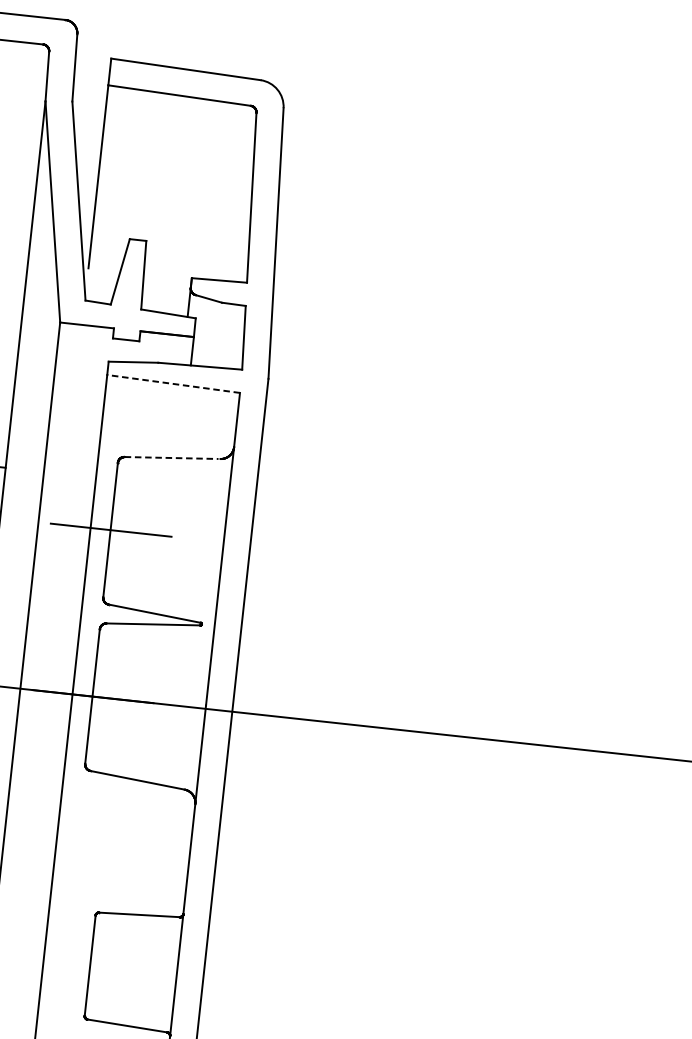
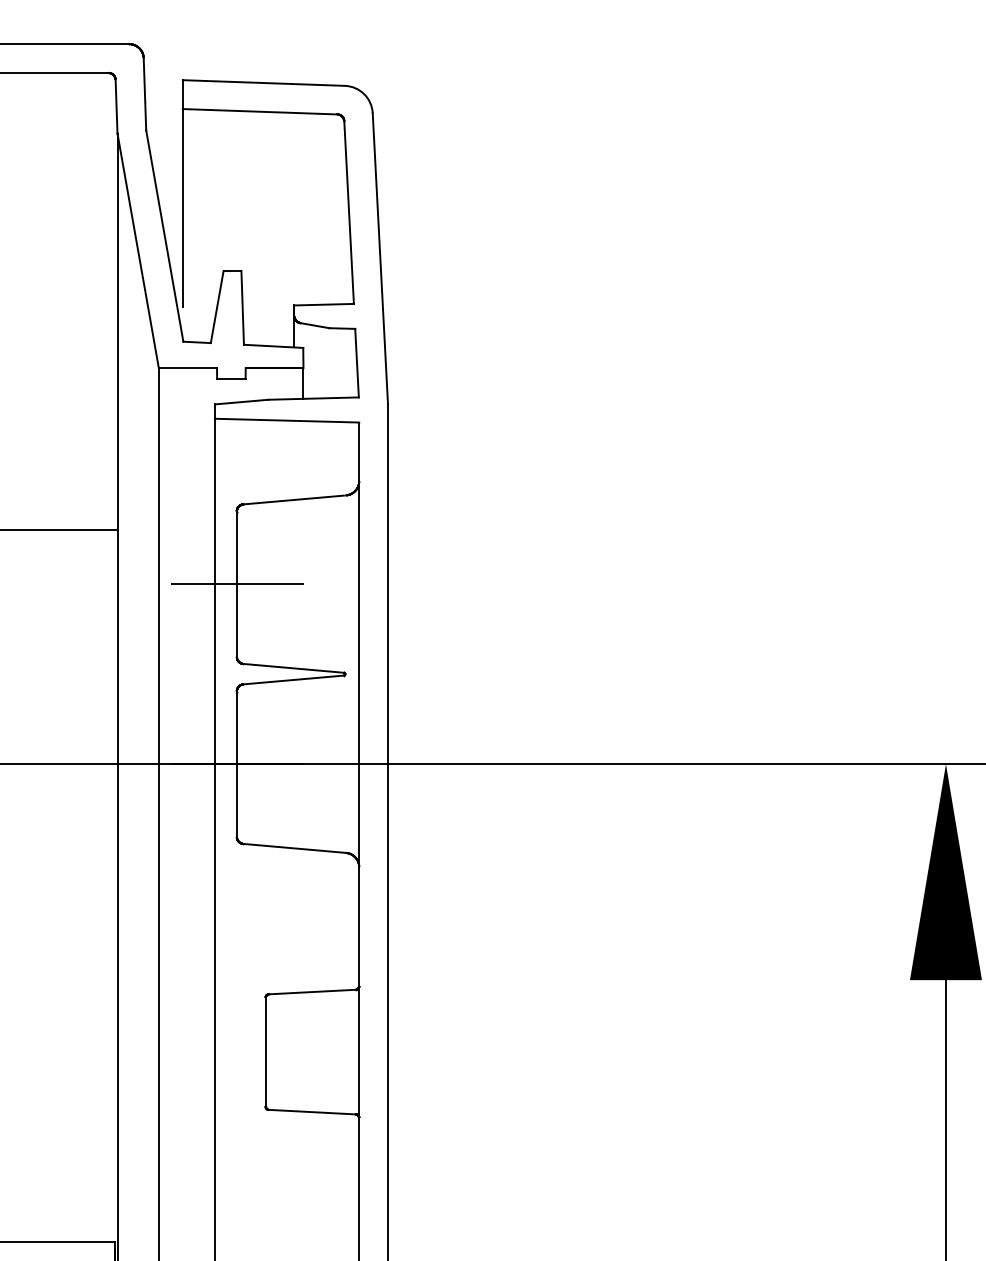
line: (172, 383) -> (286, 420), dashed -> solid
line: (172, 457) -> (294, 499), dashed -> solid

